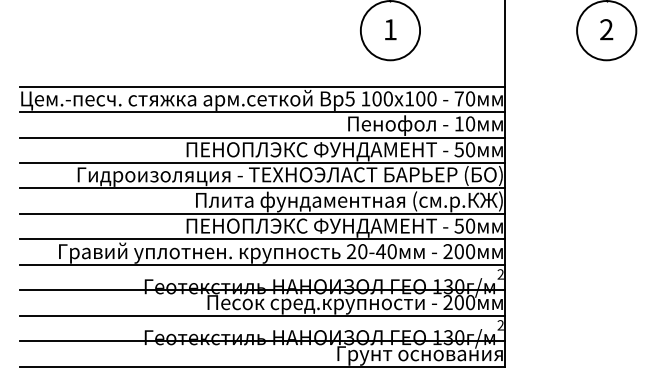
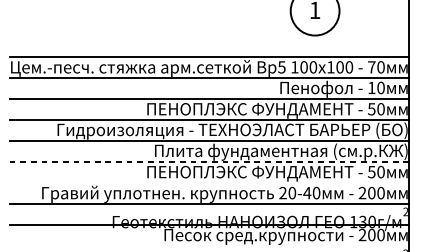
line: (262, 213) -> (209, 161), solid -> dashed
line: (261, 239) -> (208, 183), removed
line: (261, 315) -> (208, 245), removed

